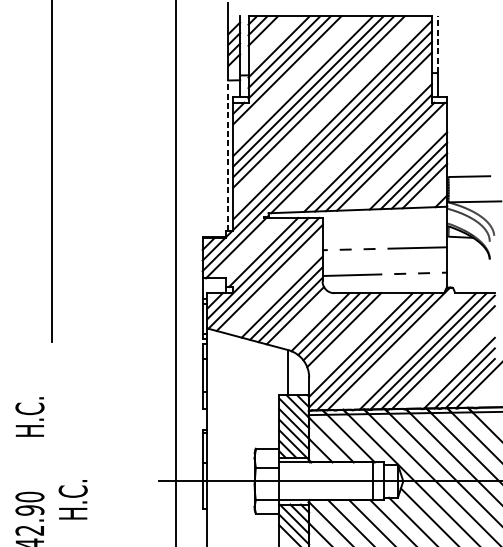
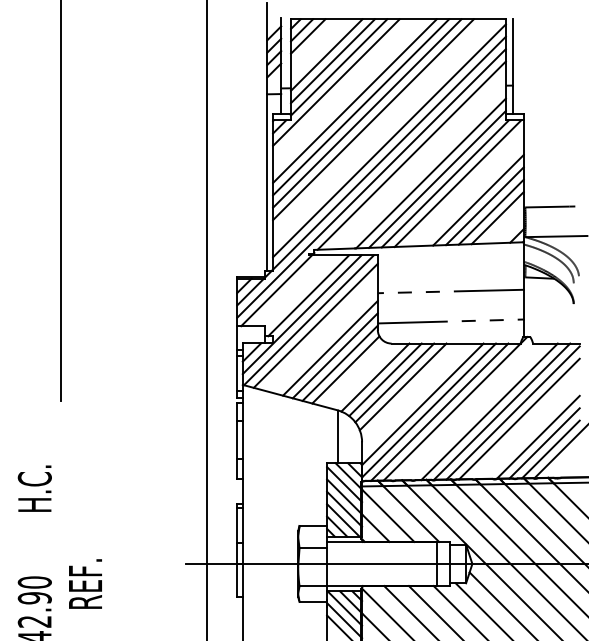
line: (437, 43) -> (512, 51), dashed -> solid
line: (228, 154) -> (267, 181), dashed -> solid
text: (73, 497) -> (85, 582), H.C. -> REF.

